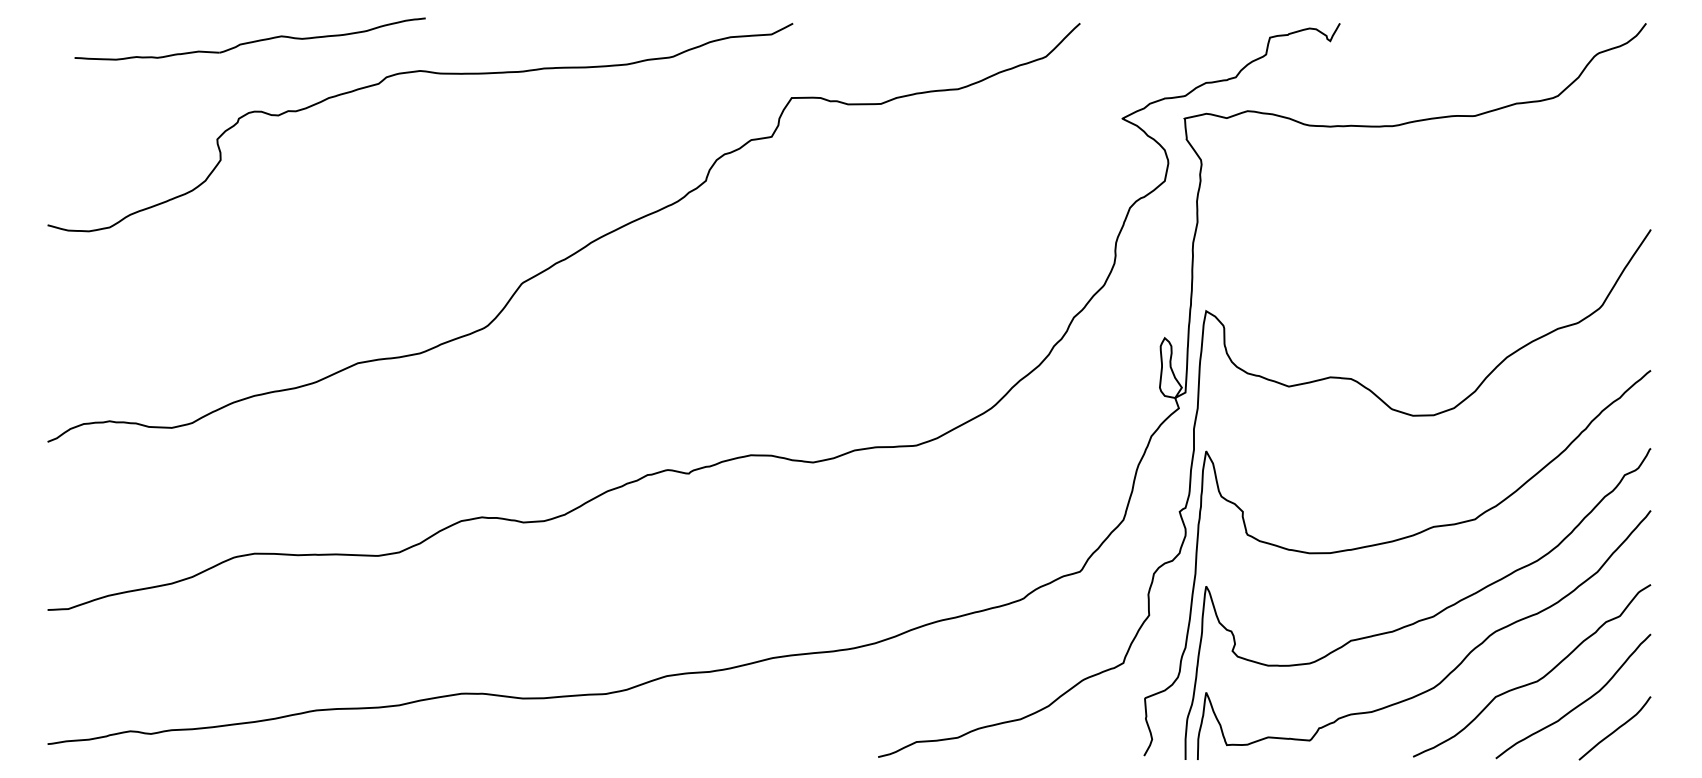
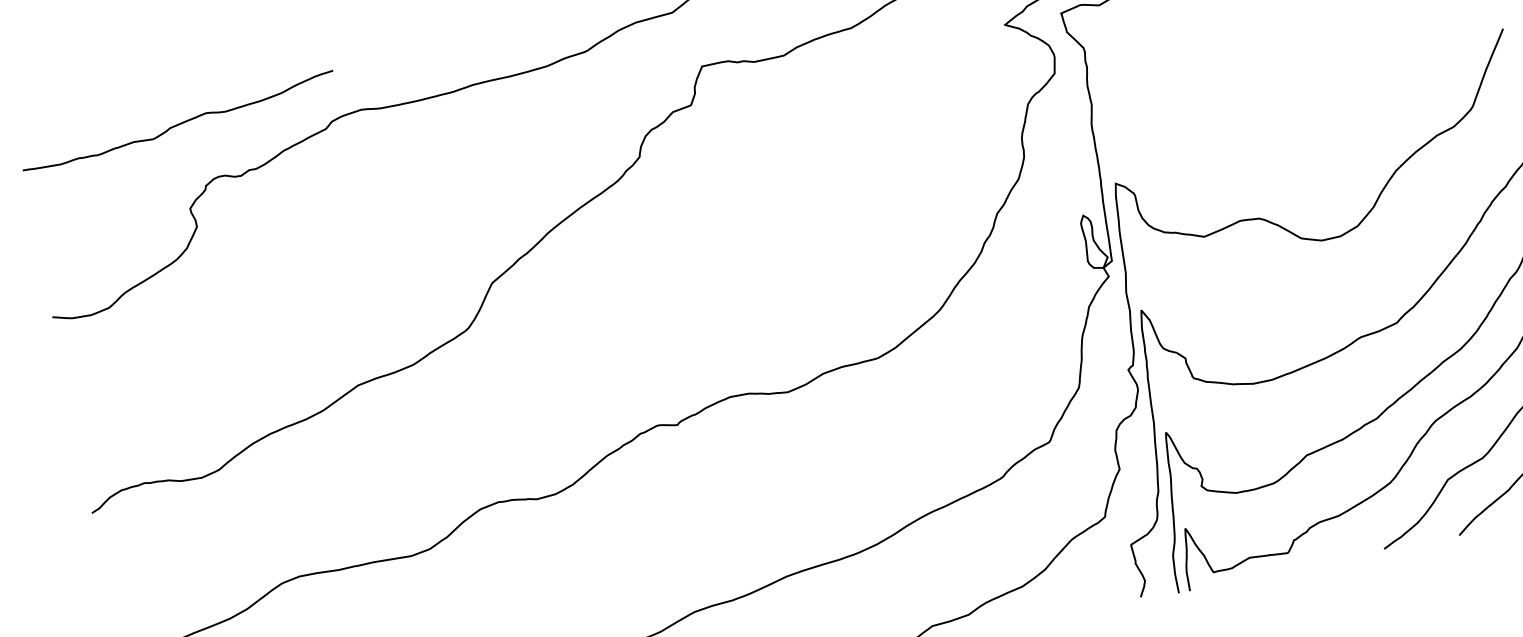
part: (249, 38) -> (177, 120), moved

